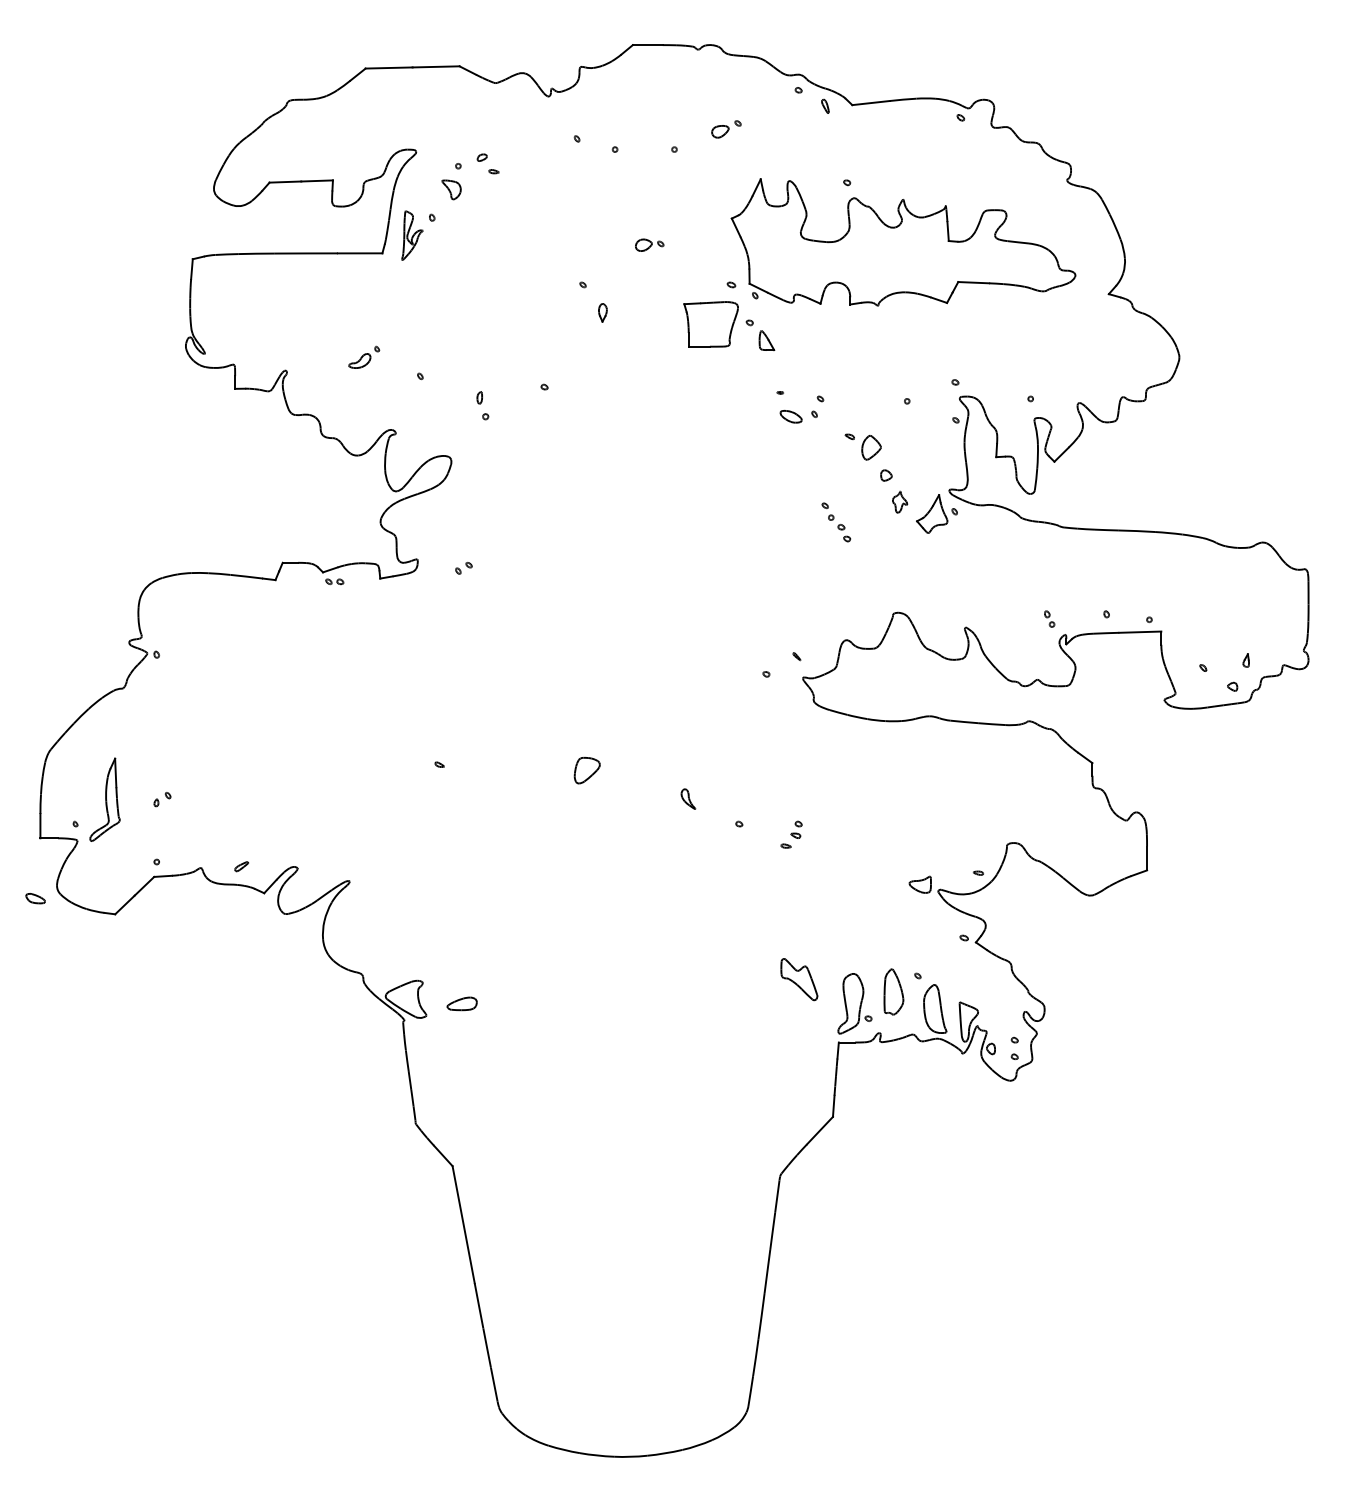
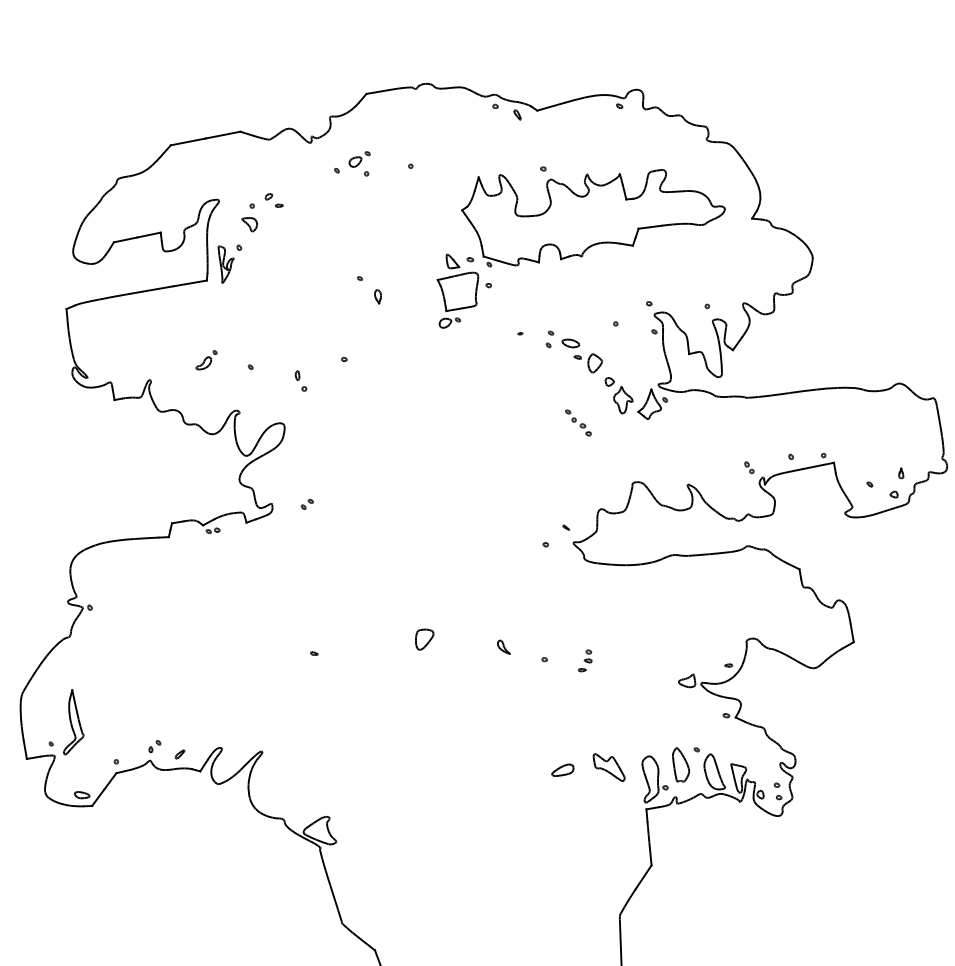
part: (726, 129) -> (359, 159), moved
part: (649, 244) -> (449, 321), moved
part: (766, 340) -> (452, 260), moved
part: (790, 416) -> (570, 343), moved
part: (899, 501) -> (622, 399), size x1.67
part: (162, 799) -> (154, 746), moved
part: (35, 898) -> (82, 794), moved
part: (461, 1003) -> (562, 770), moved

